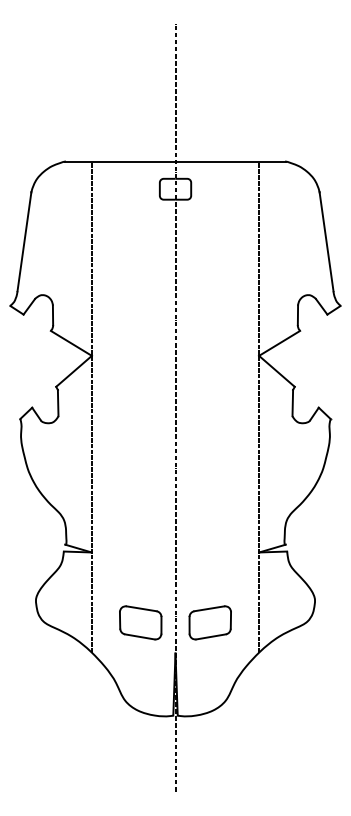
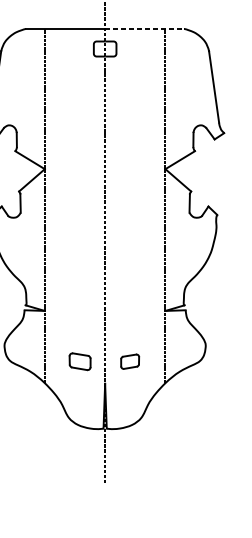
line: (231, 161) -> (145, 29), solid -> dashed
part: (140, 622) -> (79, 361), size x0.7
part: (209, 622) -> (129, 361), size x0.6

